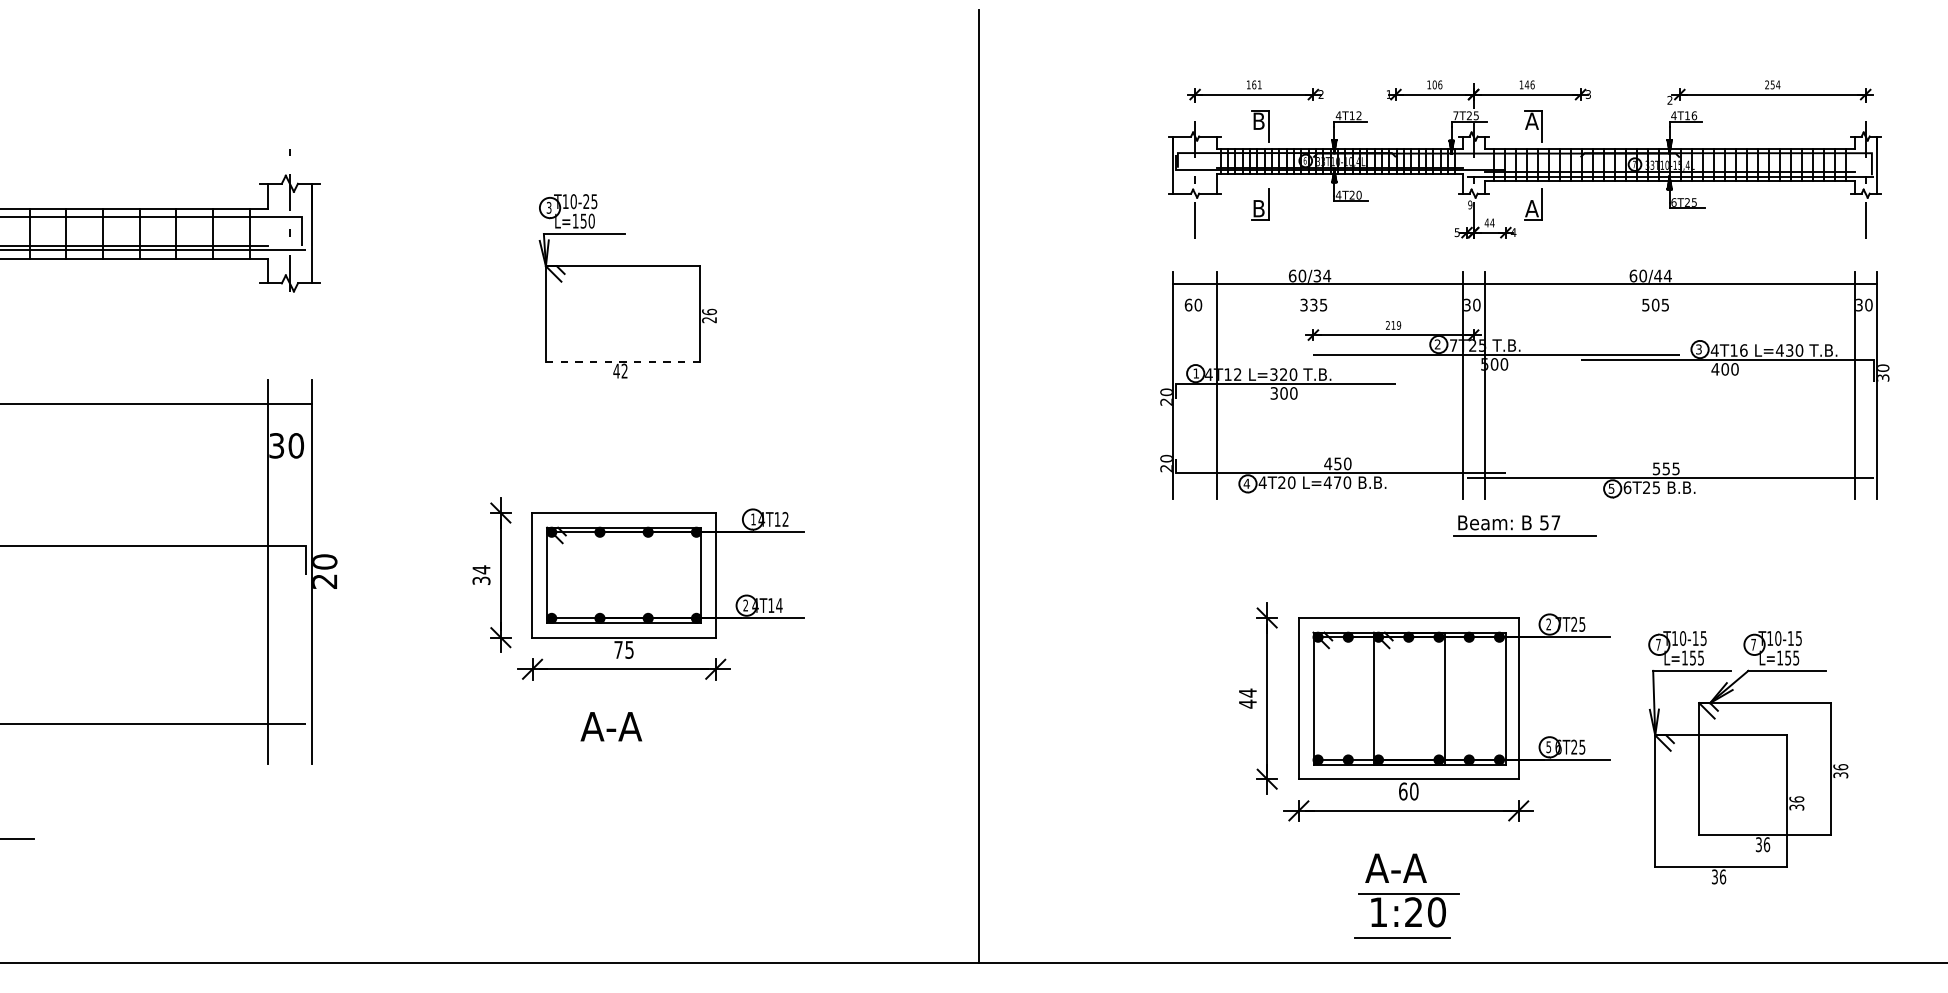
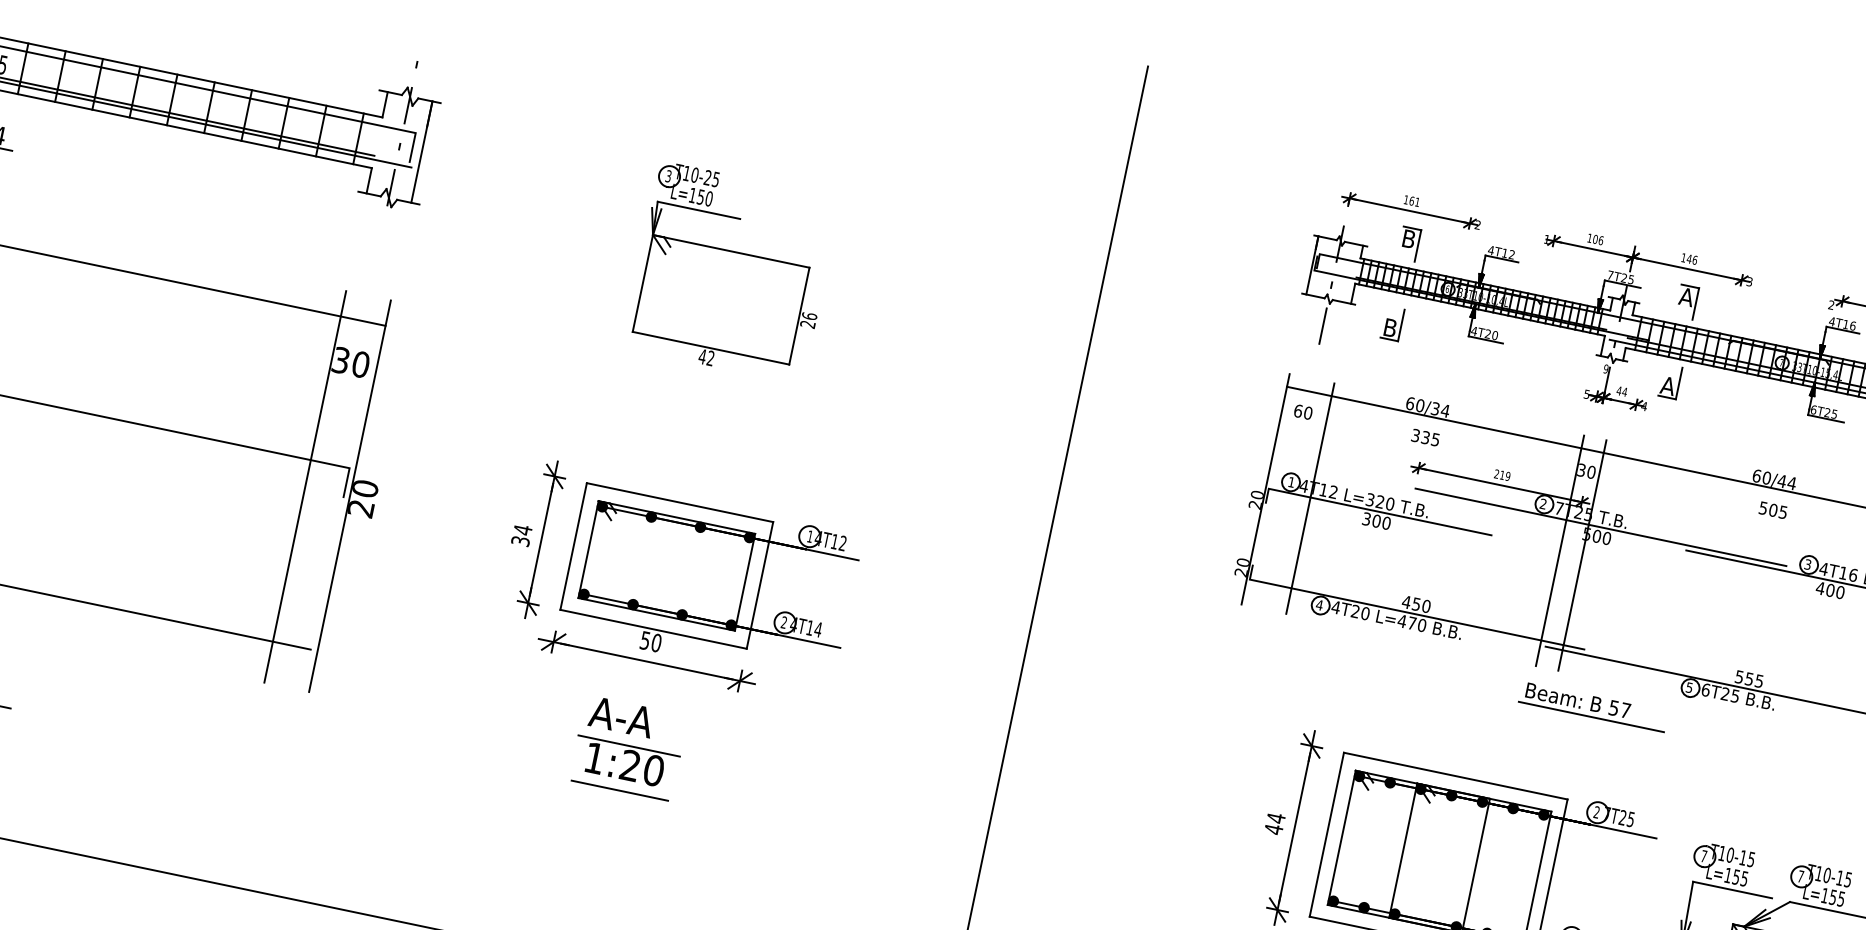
line: (622, 361) -> (710, 348), dashed -> solid
text: (623, 649) -> (650, 641), 75 -> 50
part: (628, 772) -> (629, 767), added
line: (623, 796) -> (619, 790), added

